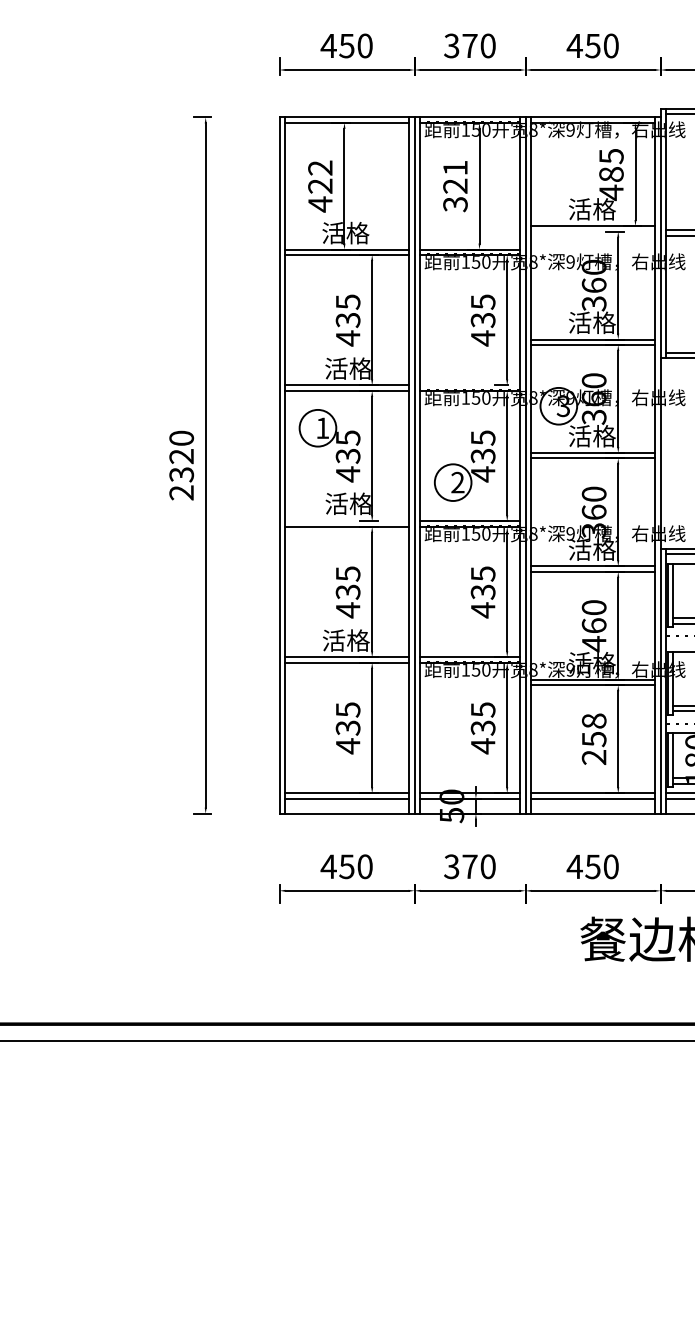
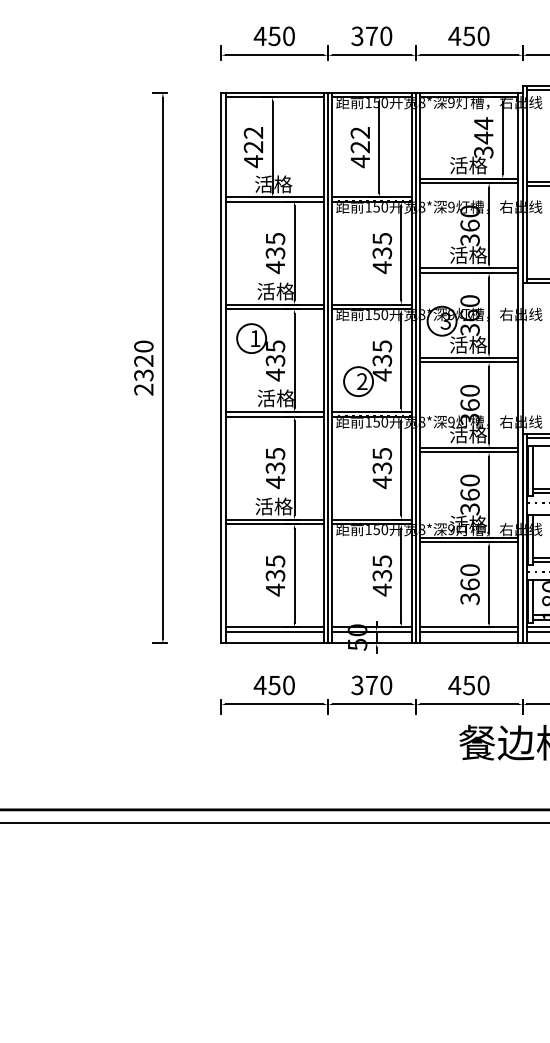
text: (611, 174) -> (483, 137), 485 -> 344
text: (455, 186) -> (360, 147), 321 -> 422
line: (593, 231) -> (469, 183), added
line: (470, 385) -> (372, 304), added
line: (346, 521) -> (274, 412), added
text: (593, 644) -> (469, 509), 460 -> 360
text: (593, 739) -> (469, 584), 258 -> 360

